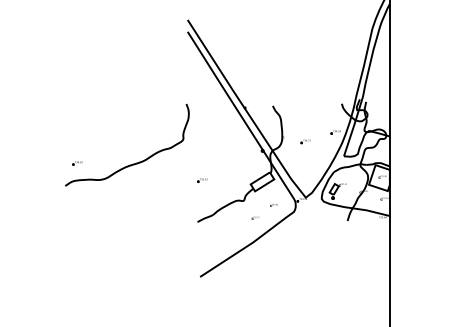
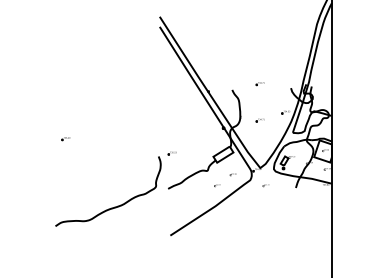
part: (305, 98) -> (260, 83), added
curve: (132, 163) -> (112, 207), moved
part: (312, 217) -> (266, 184), added

